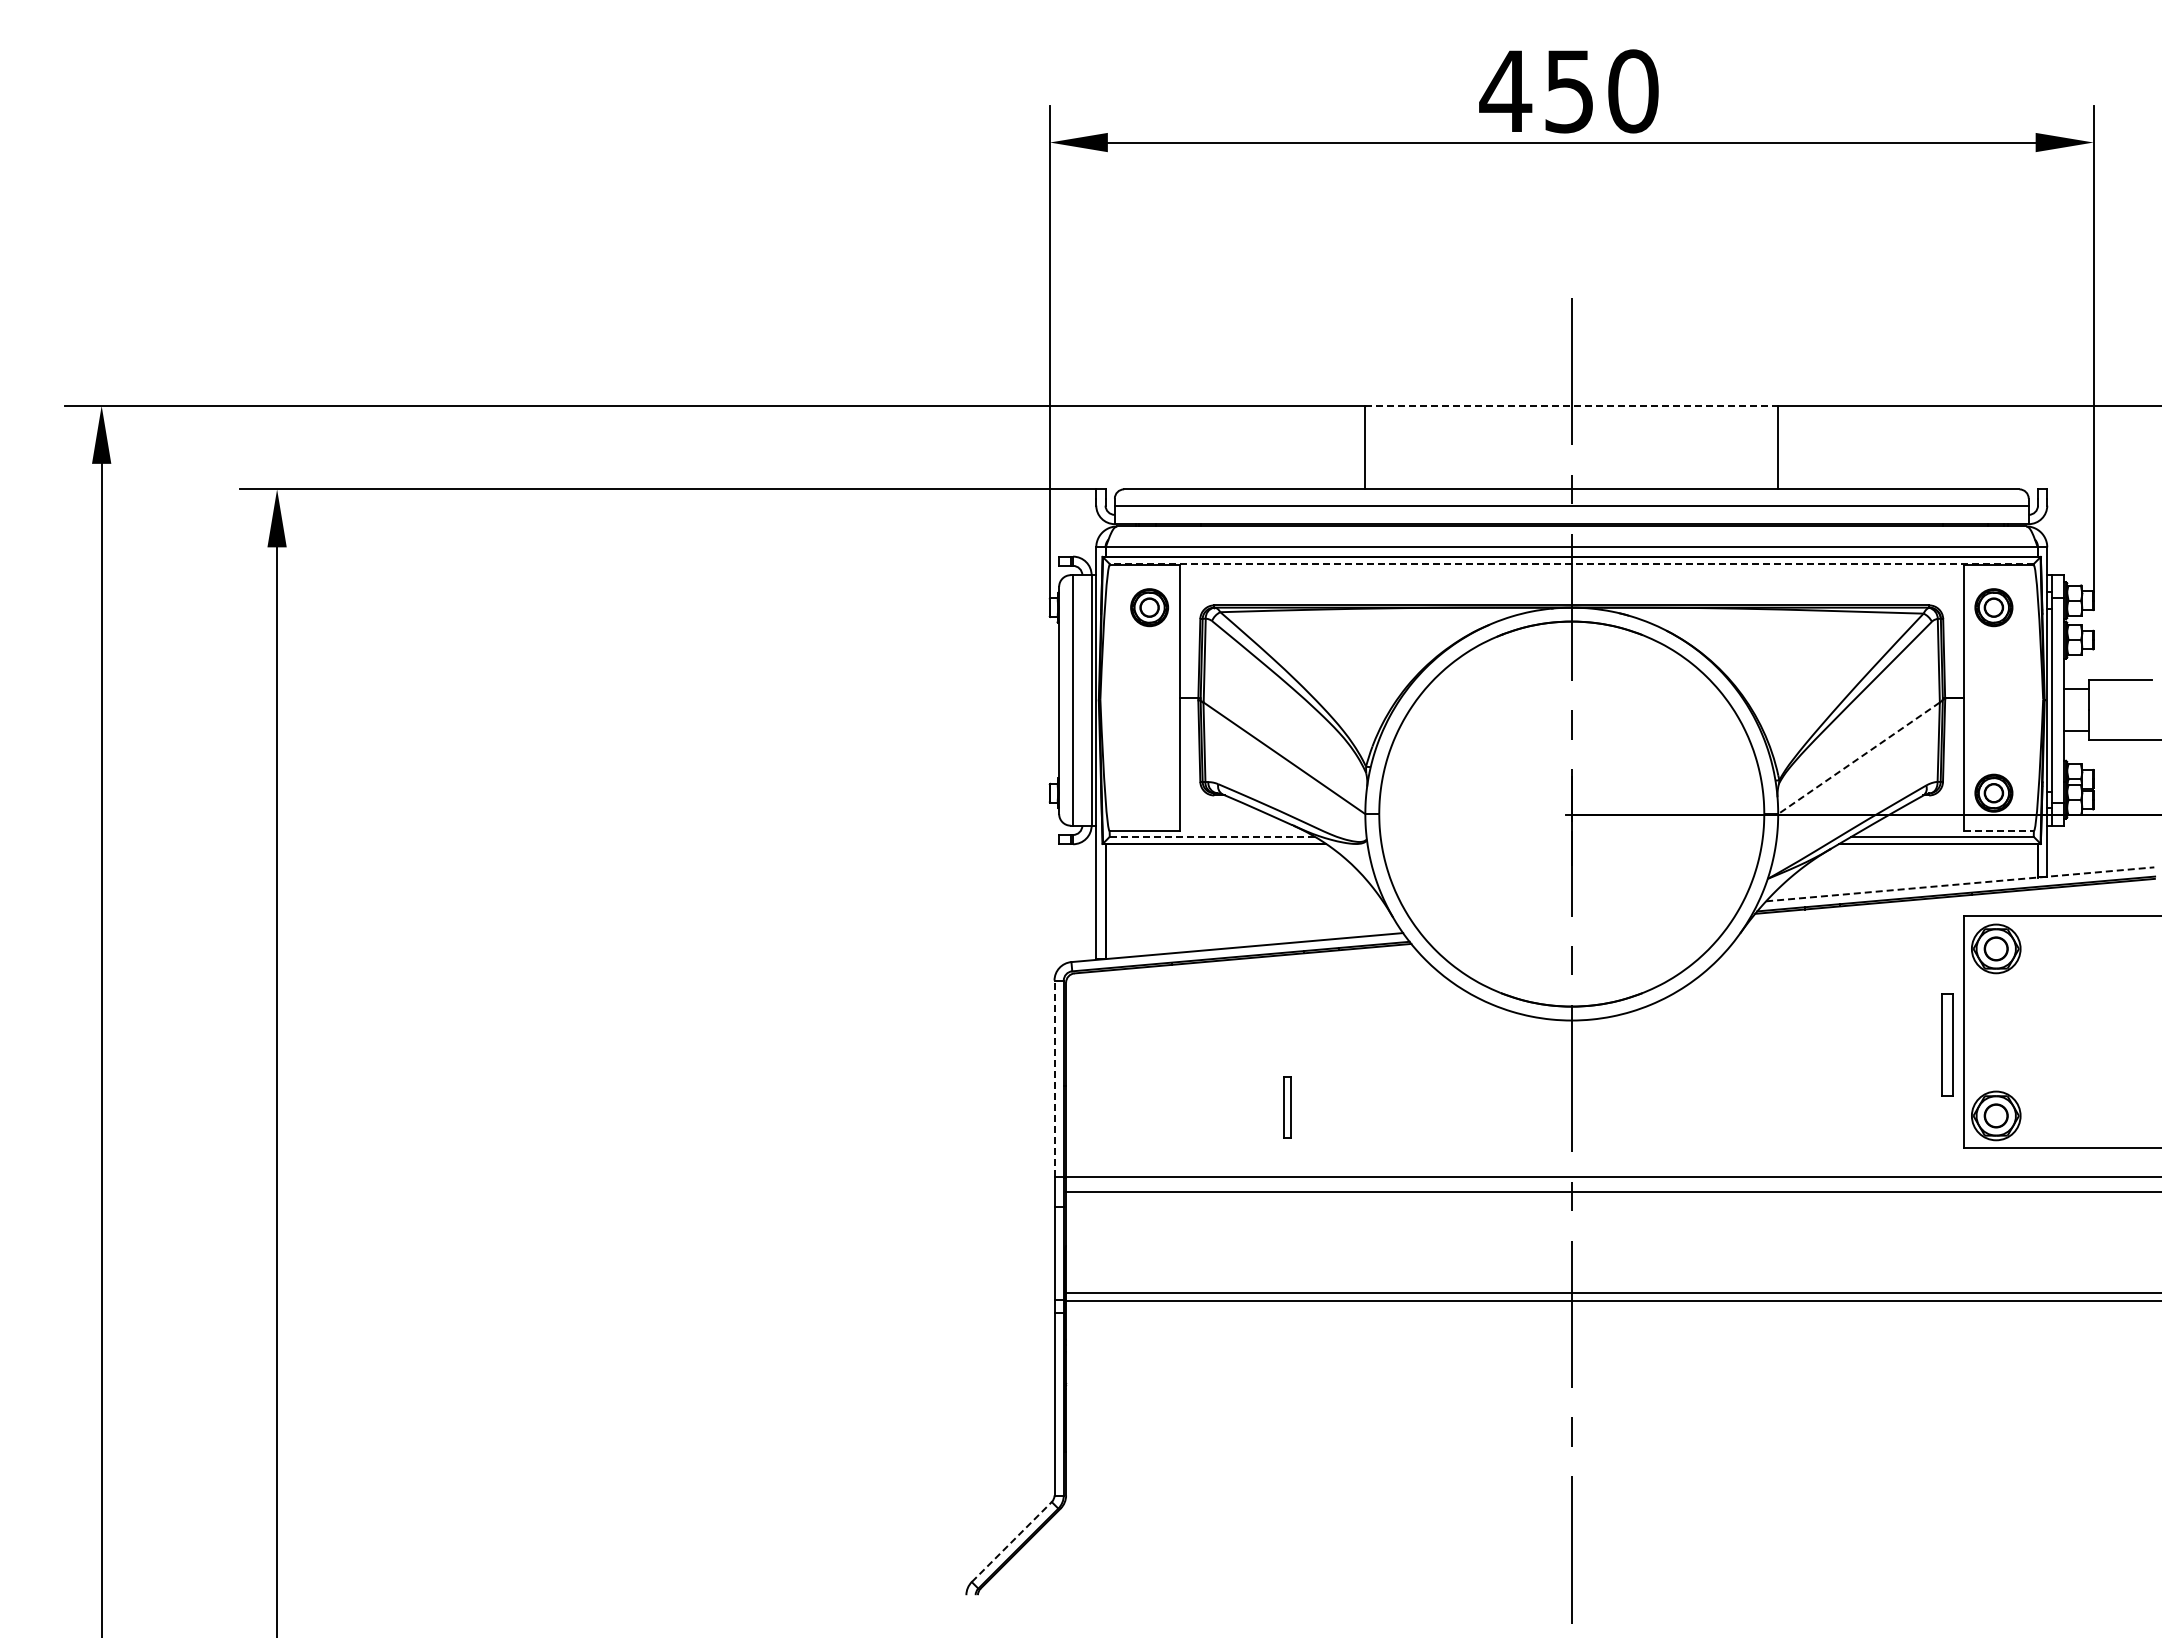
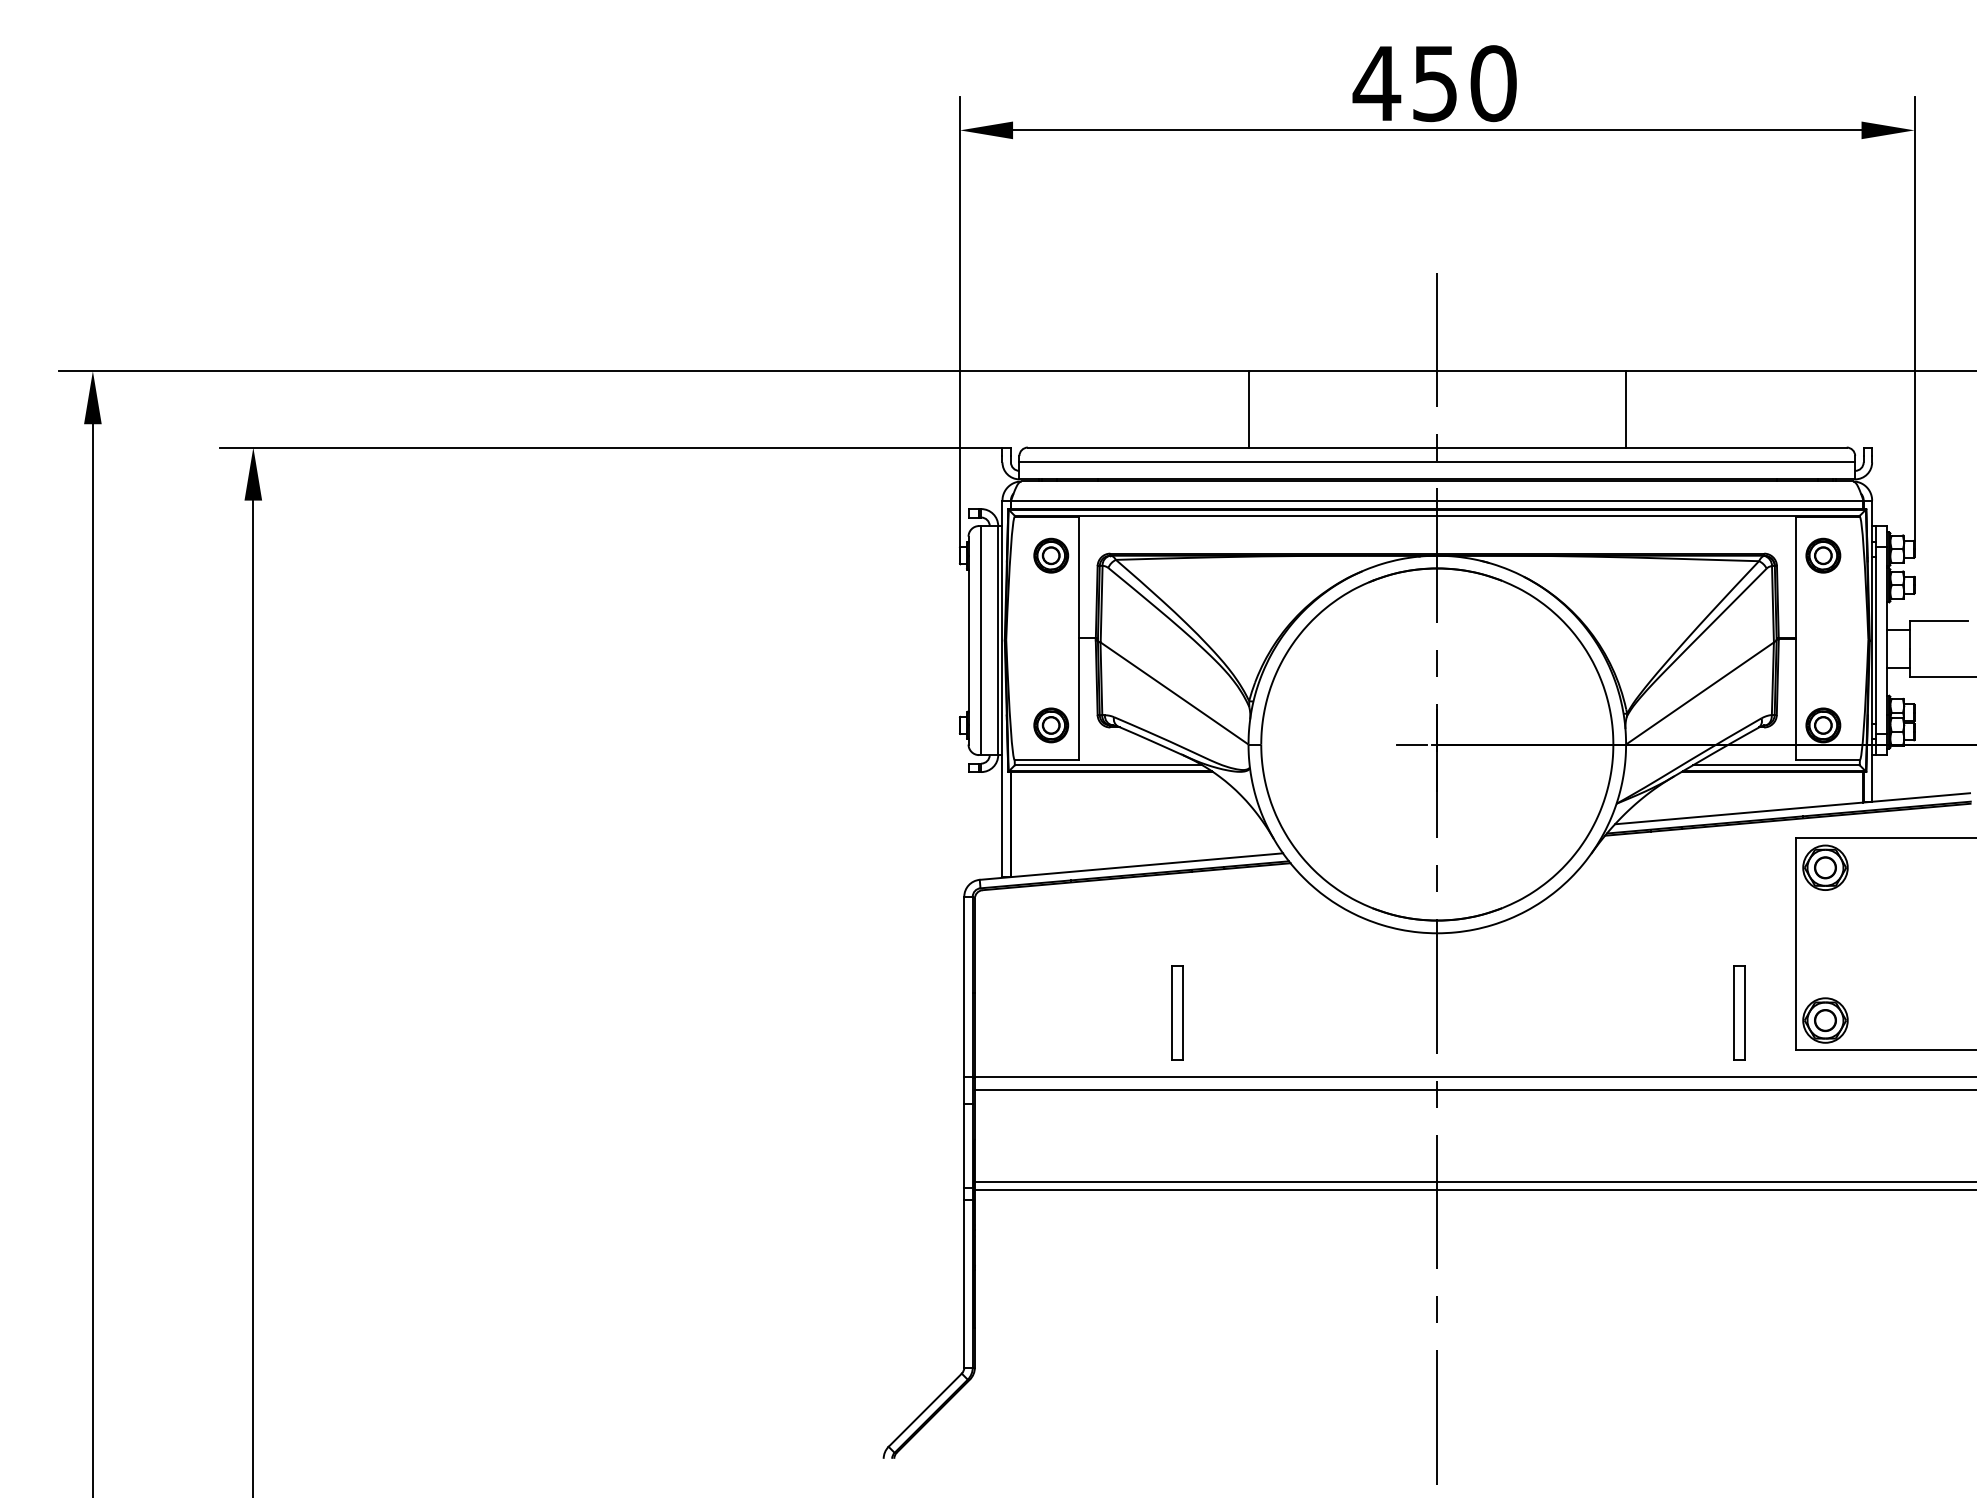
line: (1572, 405) -> (1437, 370), dashed -> solid
line: (1571, 564) -> (1437, 516), dashed -> solid
line: (1858, 758) -> (1699, 693), dashed -> solid
part: (1149, 792) -> (1051, 724), added
line: (1543, 815) -> (1411, 745), added
line: (1999, 830) -> (1828, 759), dashed -> solid
line: (1212, 836) -> (1108, 765), dashed -> solid
line: (1960, 884) -> (1792, 808), dashed -> solid
part: (1947, 1044) -> (1739, 1012), moved
line: (1054, 1078) -> (964, 986), dashed -> solid
part: (1287, 1107) -> (1177, 1012), size x1.67
line: (1011, 1542) -> (924, 1410), dashed -> solid

